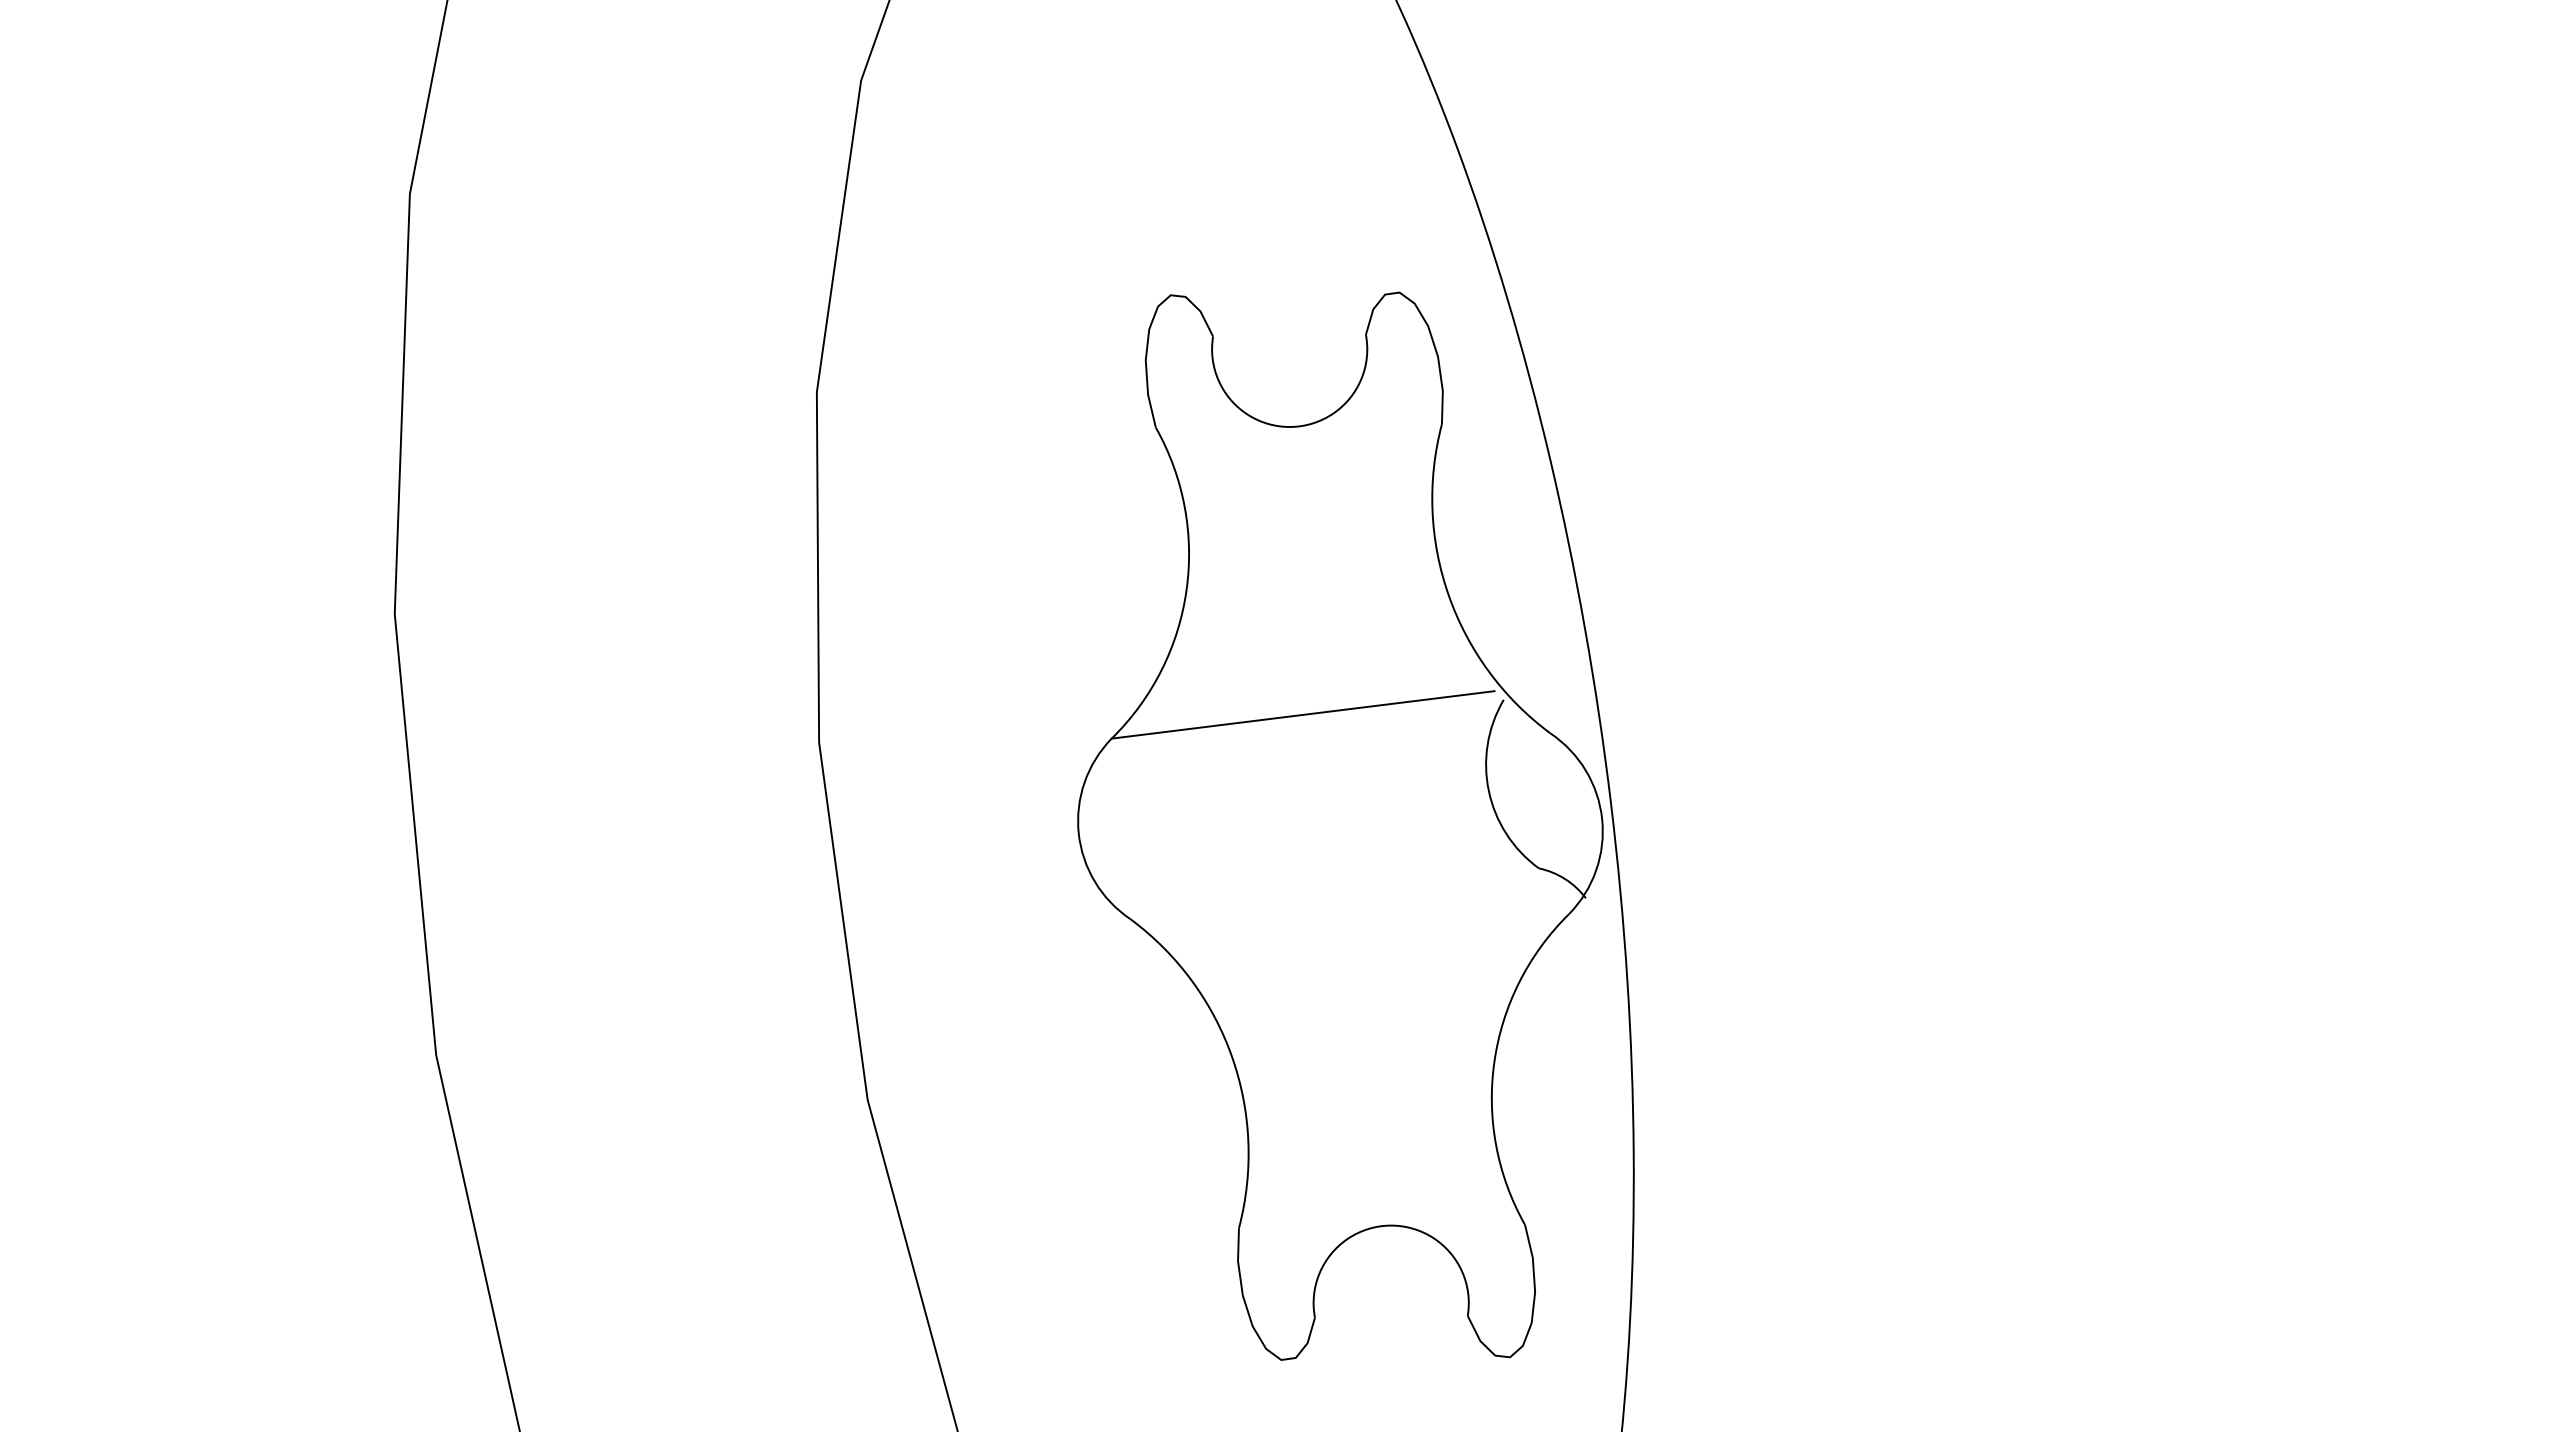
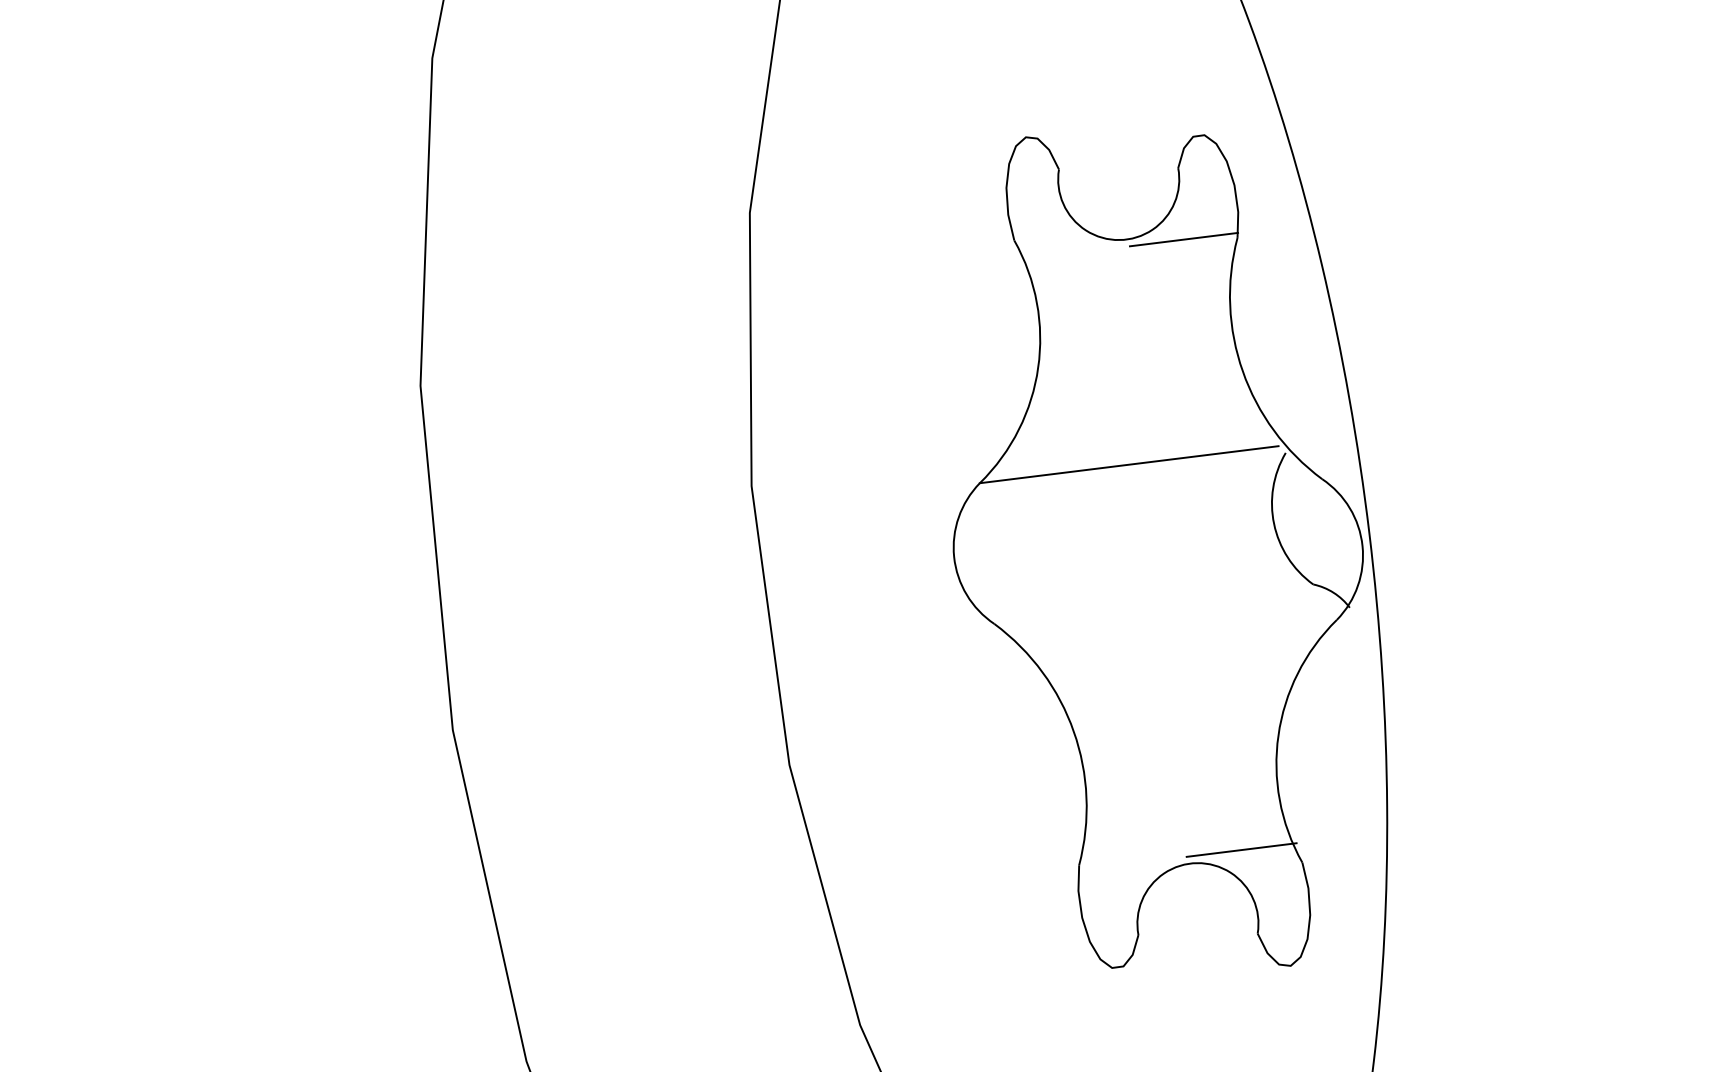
line: (1373, 426) -> (1184, 239), added
line: (1446, 1208) -> (1241, 849), added

